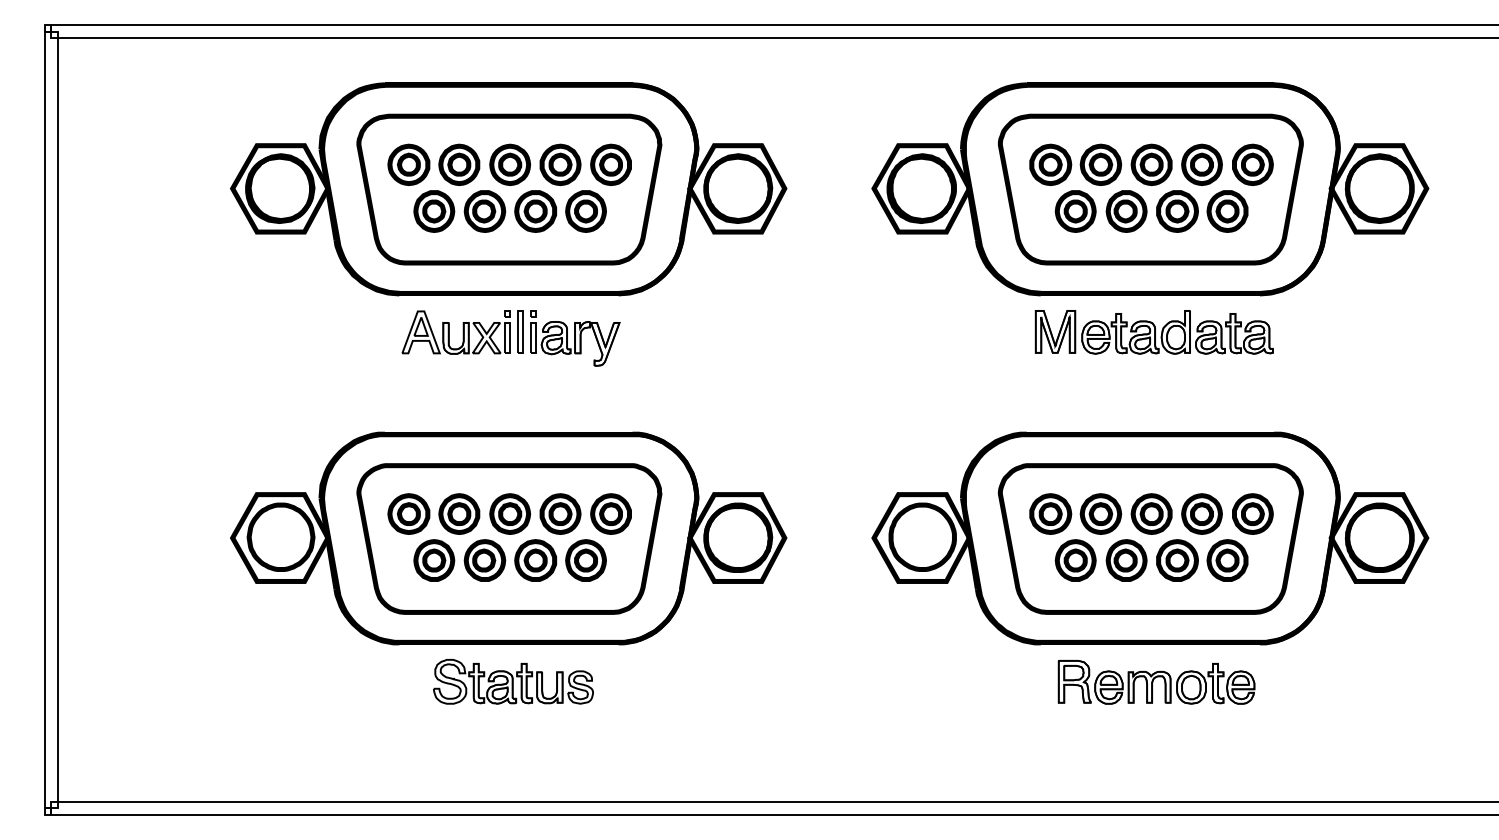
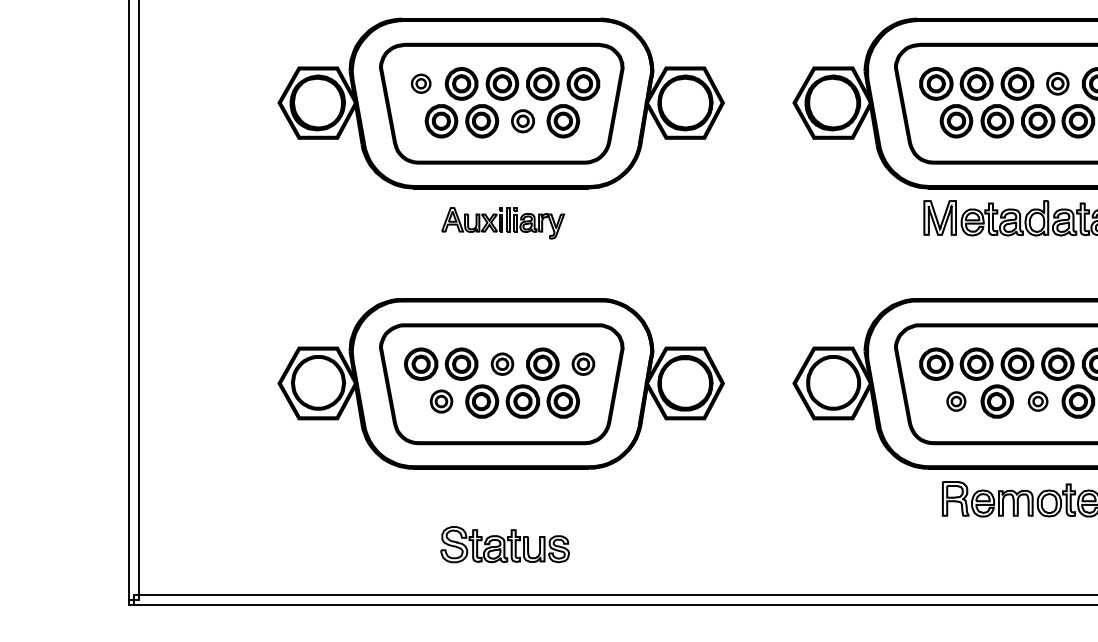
part: (408, 164) -> (420, 83), size x0.6
part: (1201, 164) -> (1057, 83), size x0.7
part: (535, 211) -> (522, 121), size x0.7
part: (510, 338) -> (502, 223), size x0.7
part: (510, 513) -> (502, 363), size x0.7
part: (610, 513) -> (582, 363), size x0.7
part: (434, 560) -> (441, 401), size x0.7
part: (1075, 560) -> (956, 401), size x0.6
part: (1177, 560) -> (1038, 401), size x0.6
part: (513, 681) -> (505, 544), moved

